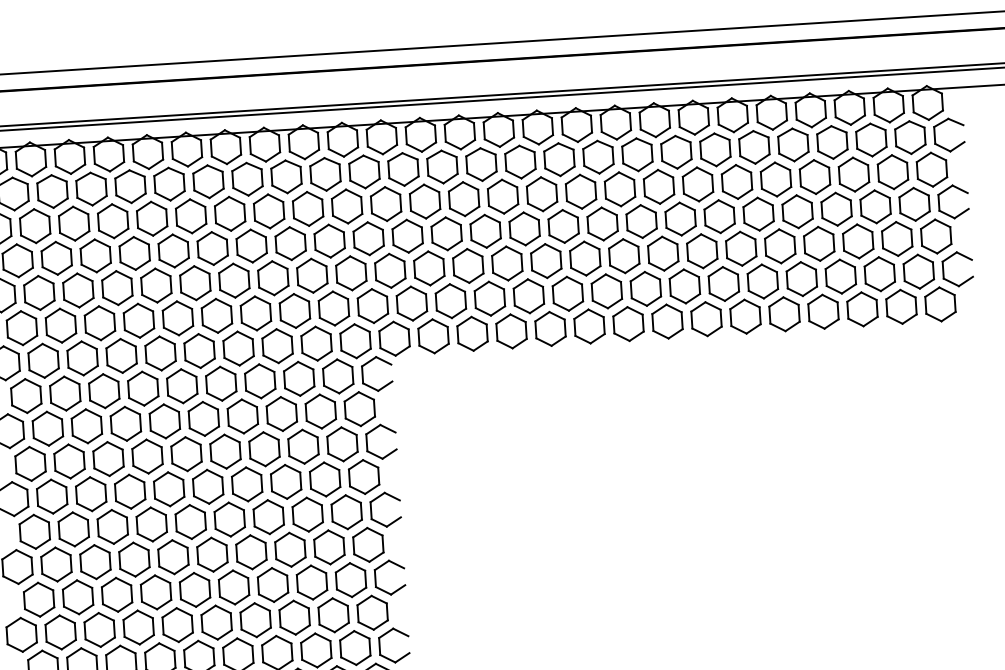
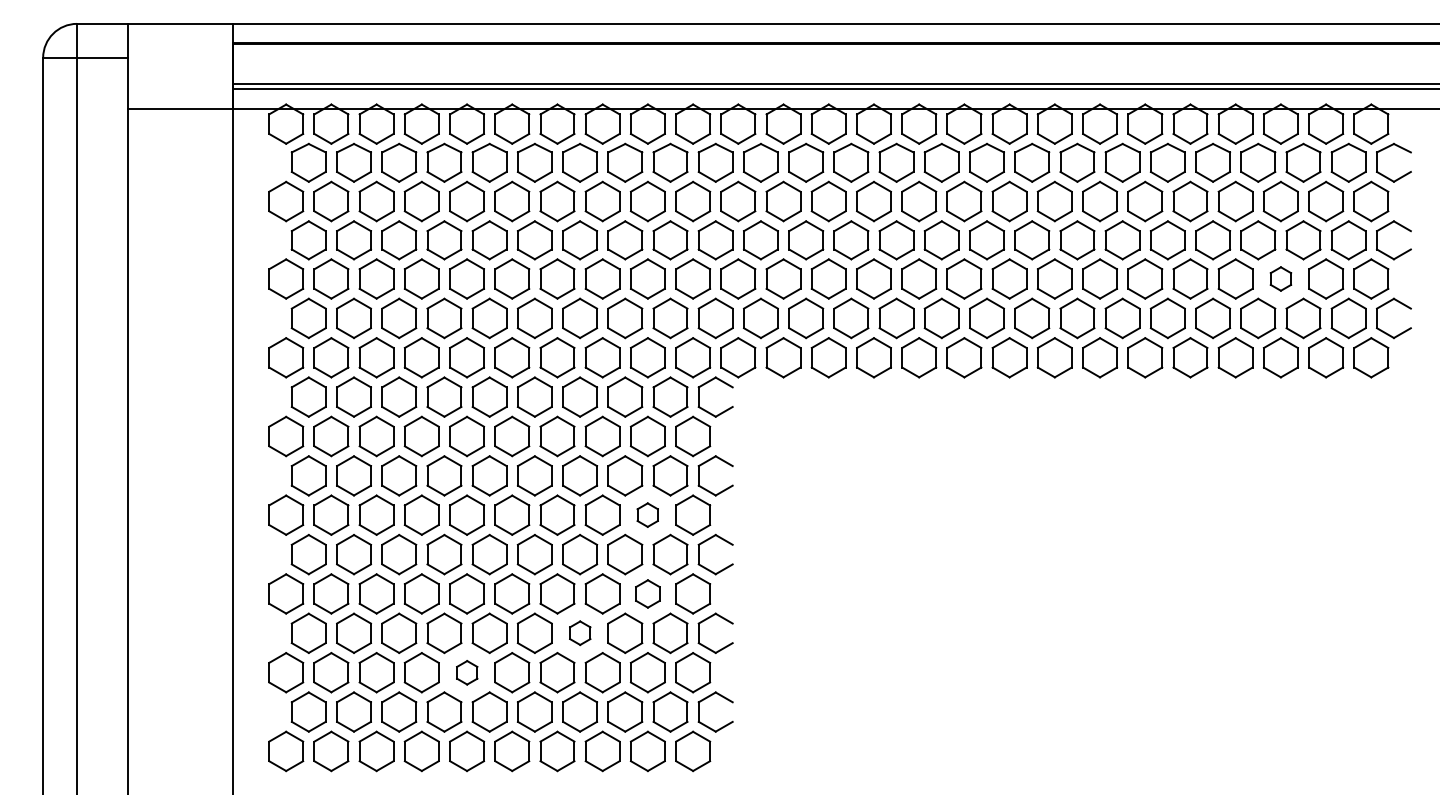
part: (857, 241) -> (1280, 278), size x0.6
part: (324, 478) -> (647, 514), size x0.6
part: (329, 547) -> (647, 593), size x0.7
part: (273, 584) -> (580, 632), size x0.6
part: (178, 624) -> (467, 672), size x0.6

